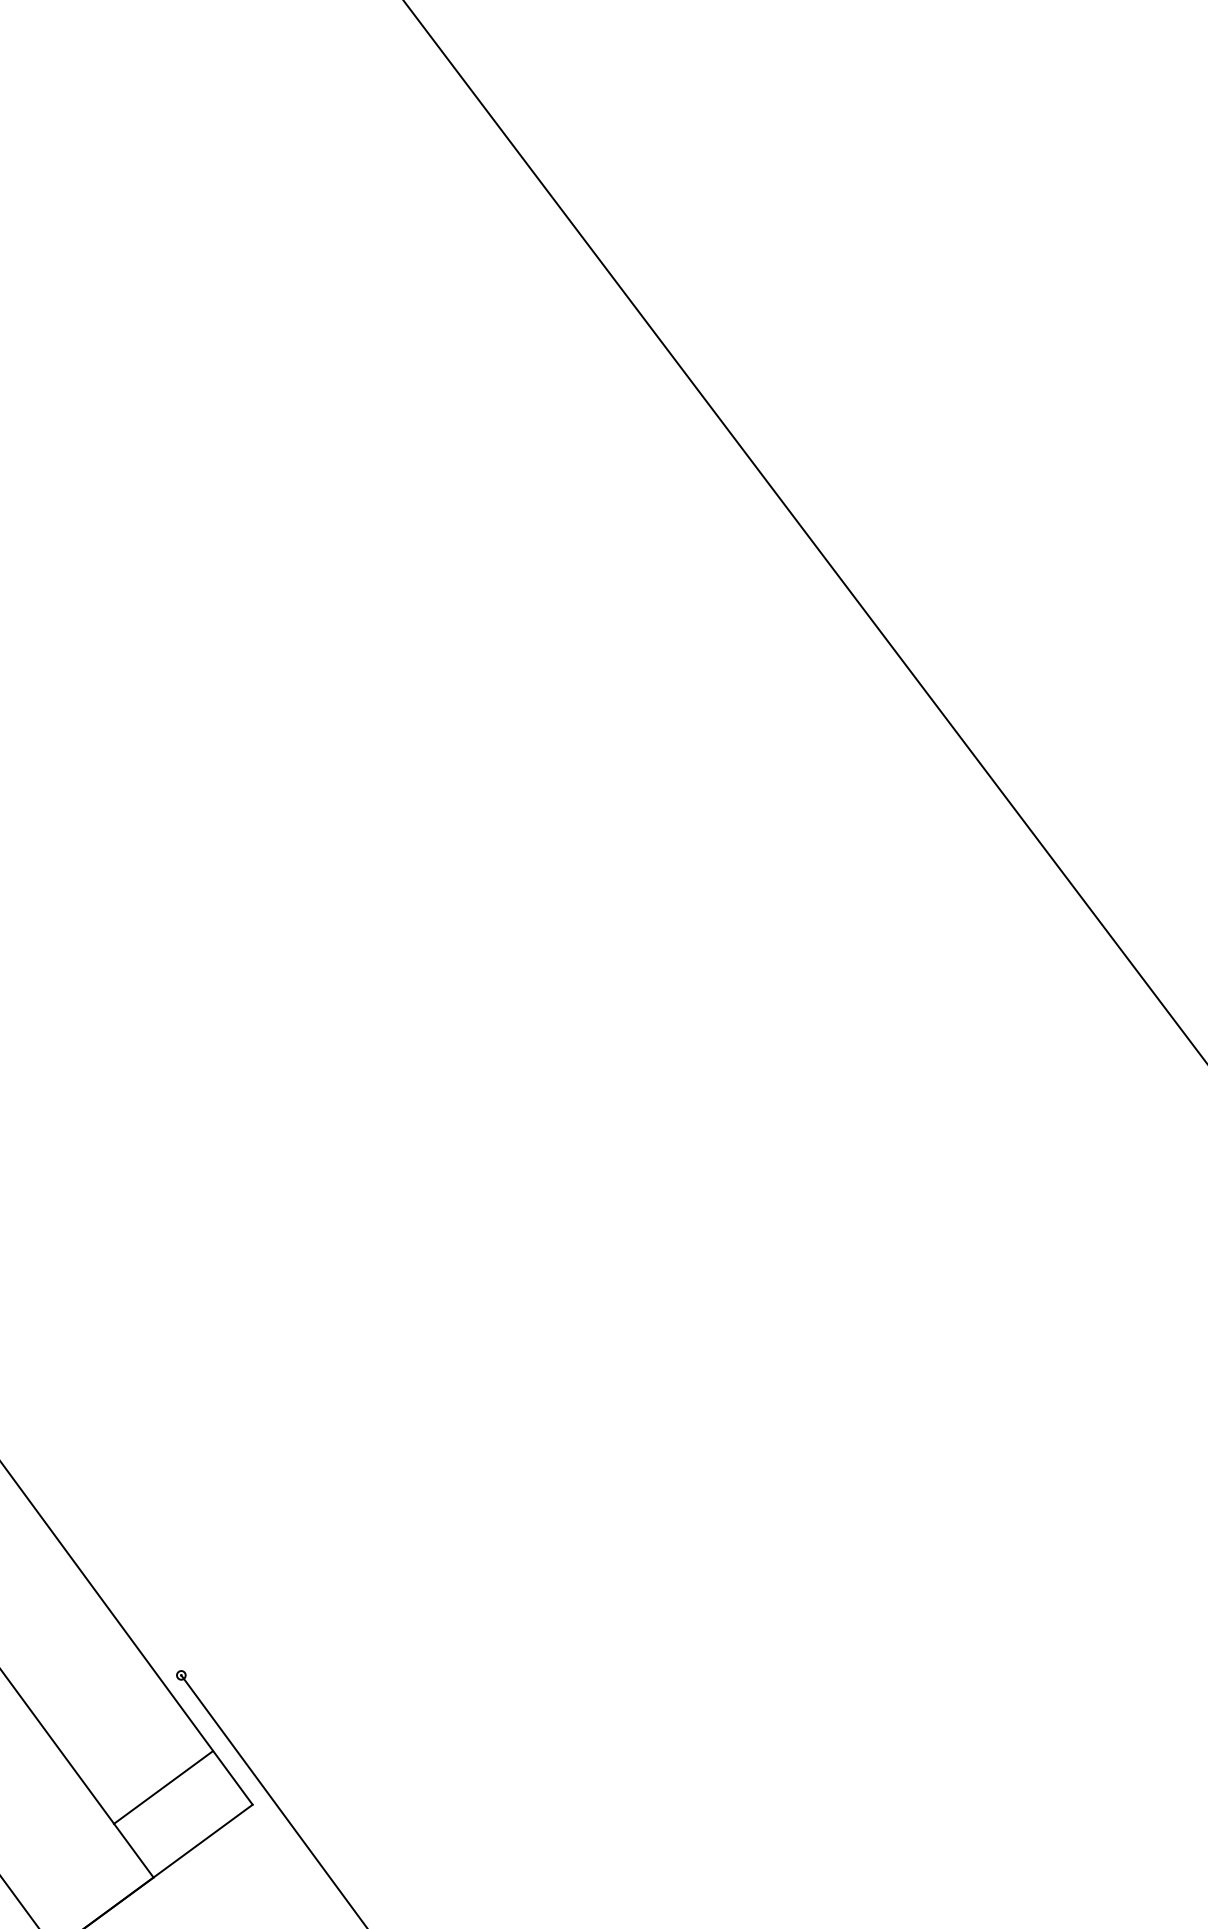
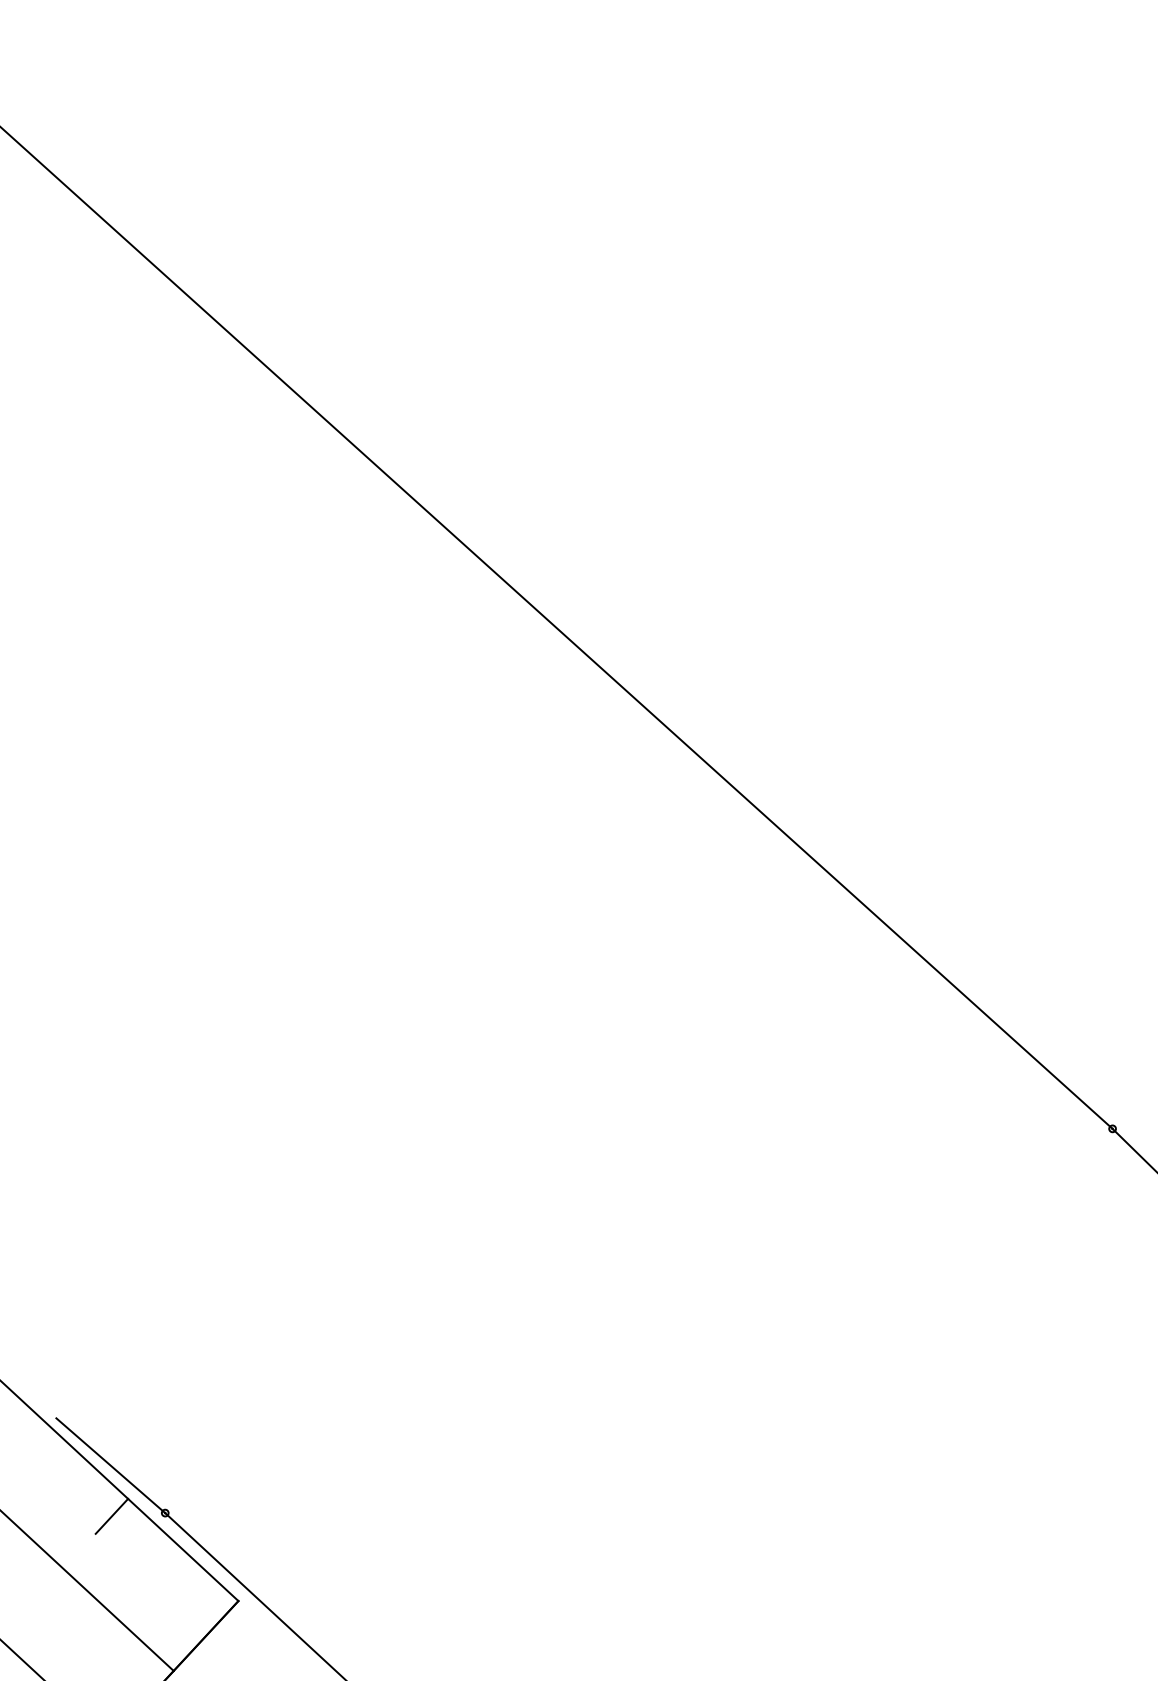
line: (123, 1601) -> (110, 1465), added
line: (112, 1665) -> (111, 1515), added
line: (162, 1786) -> (205, 1635), moved

